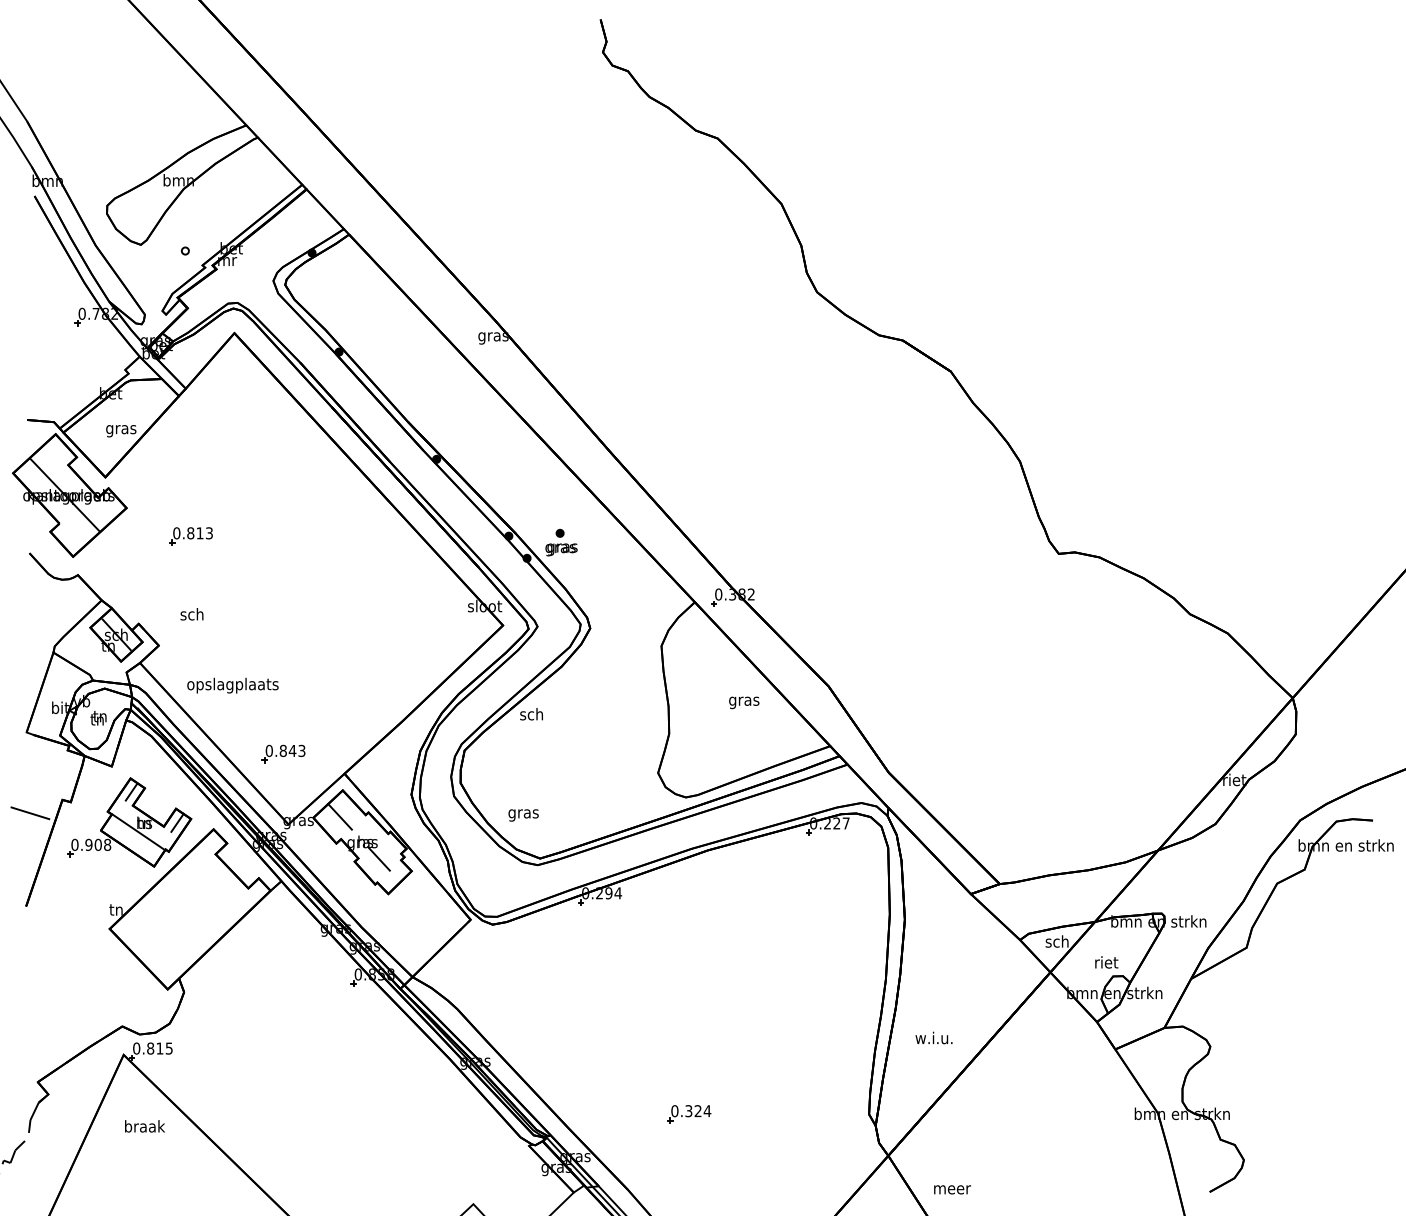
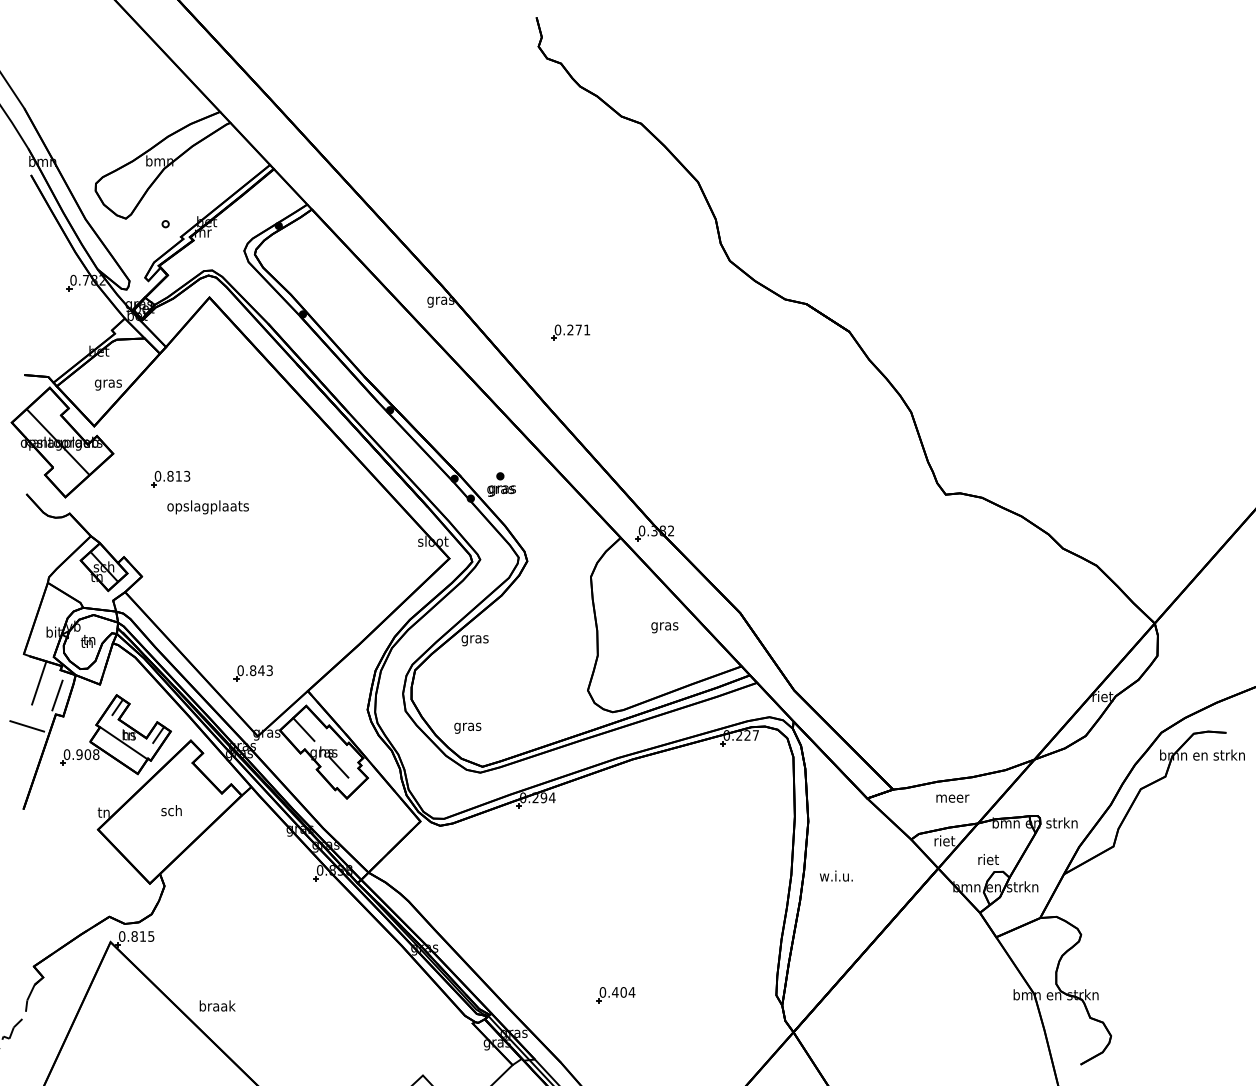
part: (638, 372) -> (570, 332), added
text: (191, 614) -> (171, 810), moved
text: (232, 685) -> (207, 507), moved
text: (531, 716) -> (474, 639), sch -> gras
line: (42, 765) -> (38, 683), added
line: (64, 778) -> (57, 695), added
text: (1057, 941) -> (944, 840), sch -> riet
text: (934, 1037) -> (836, 875), moved
text: (692, 1111) -> (618, 992), 0.324 -> 0.404
text: (144, 1125) -> (217, 1005), moved
text: (952, 1189) -> (952, 798), moved

